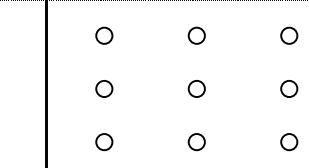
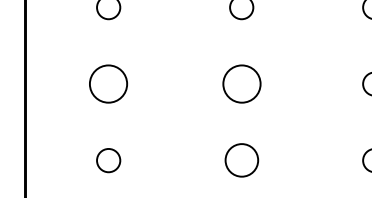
circle: (104, 88) -> (108, 83), size x1.6
circle: (196, 88) -> (241, 83), size x1.6
circle: (196, 142) -> (241, 161), size x1.4

